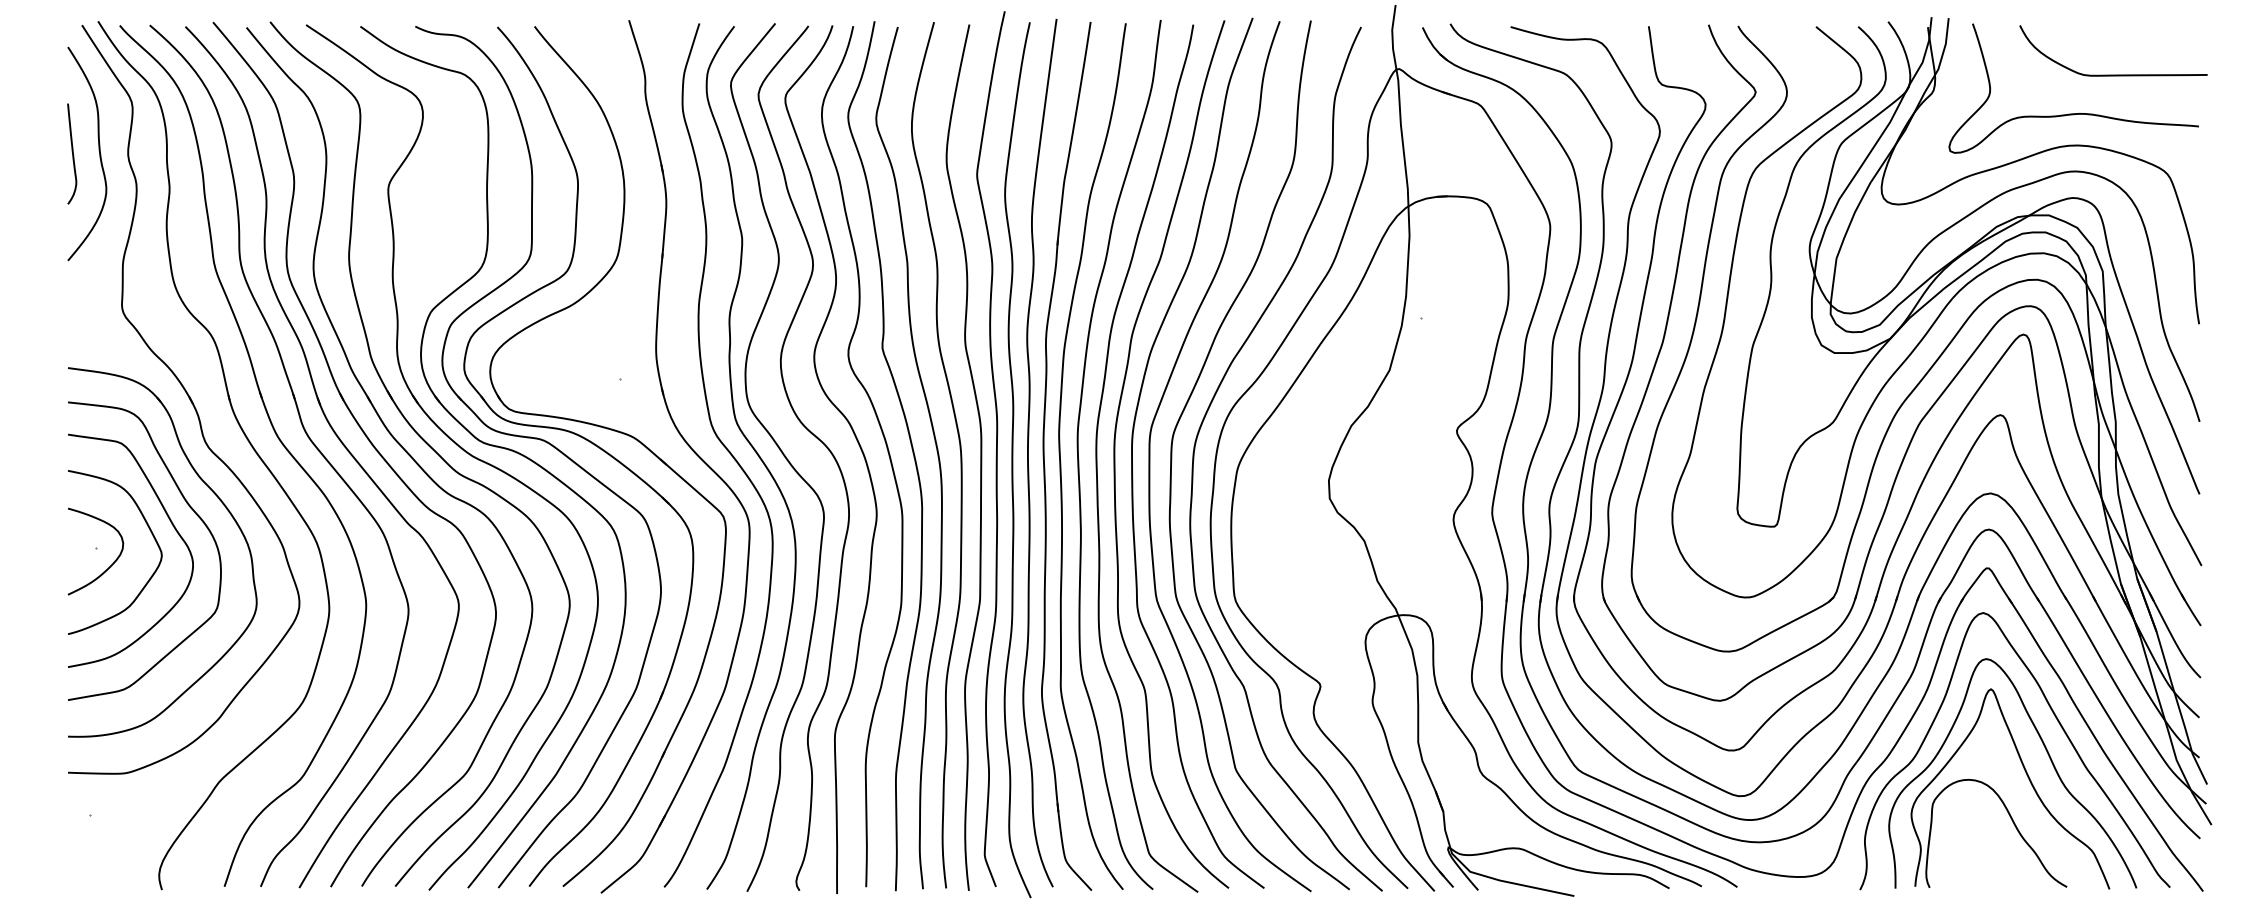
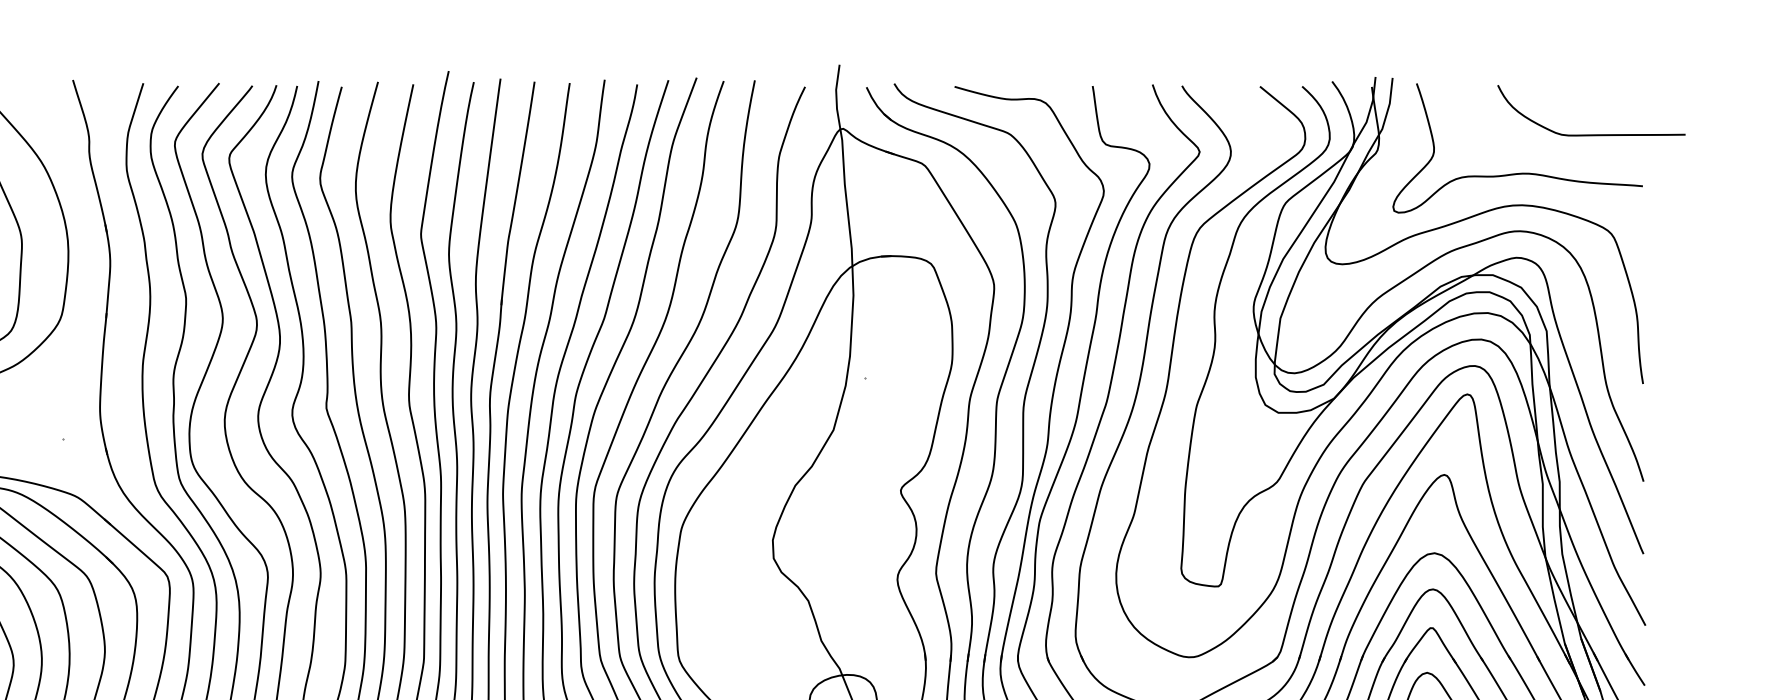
curve: (2113, 74) -> (1591, 134), moved

